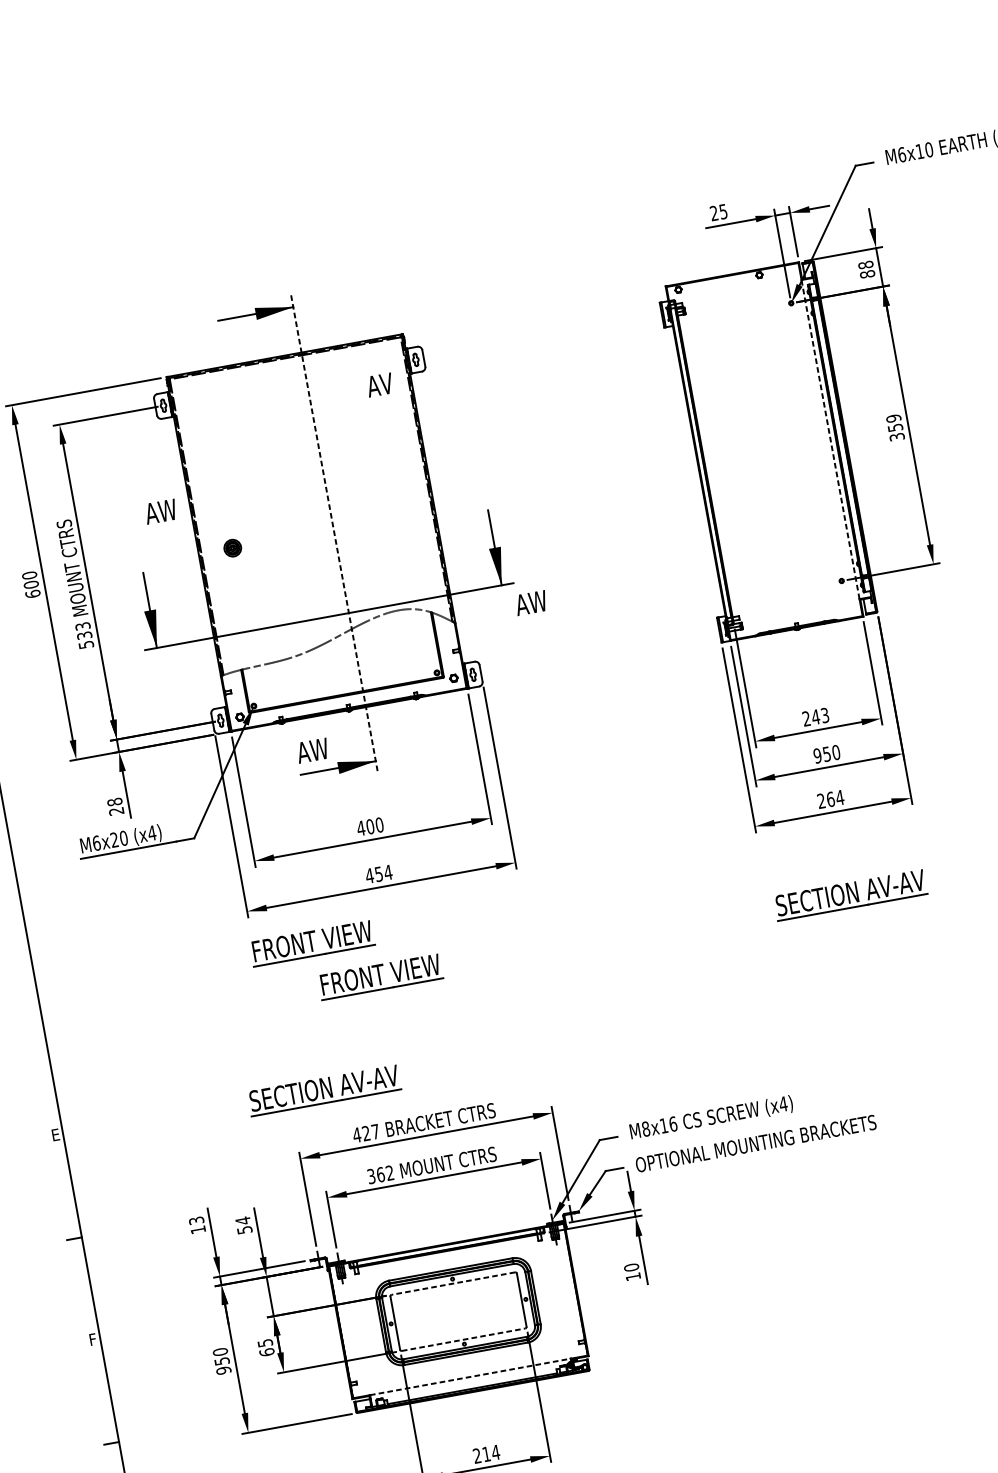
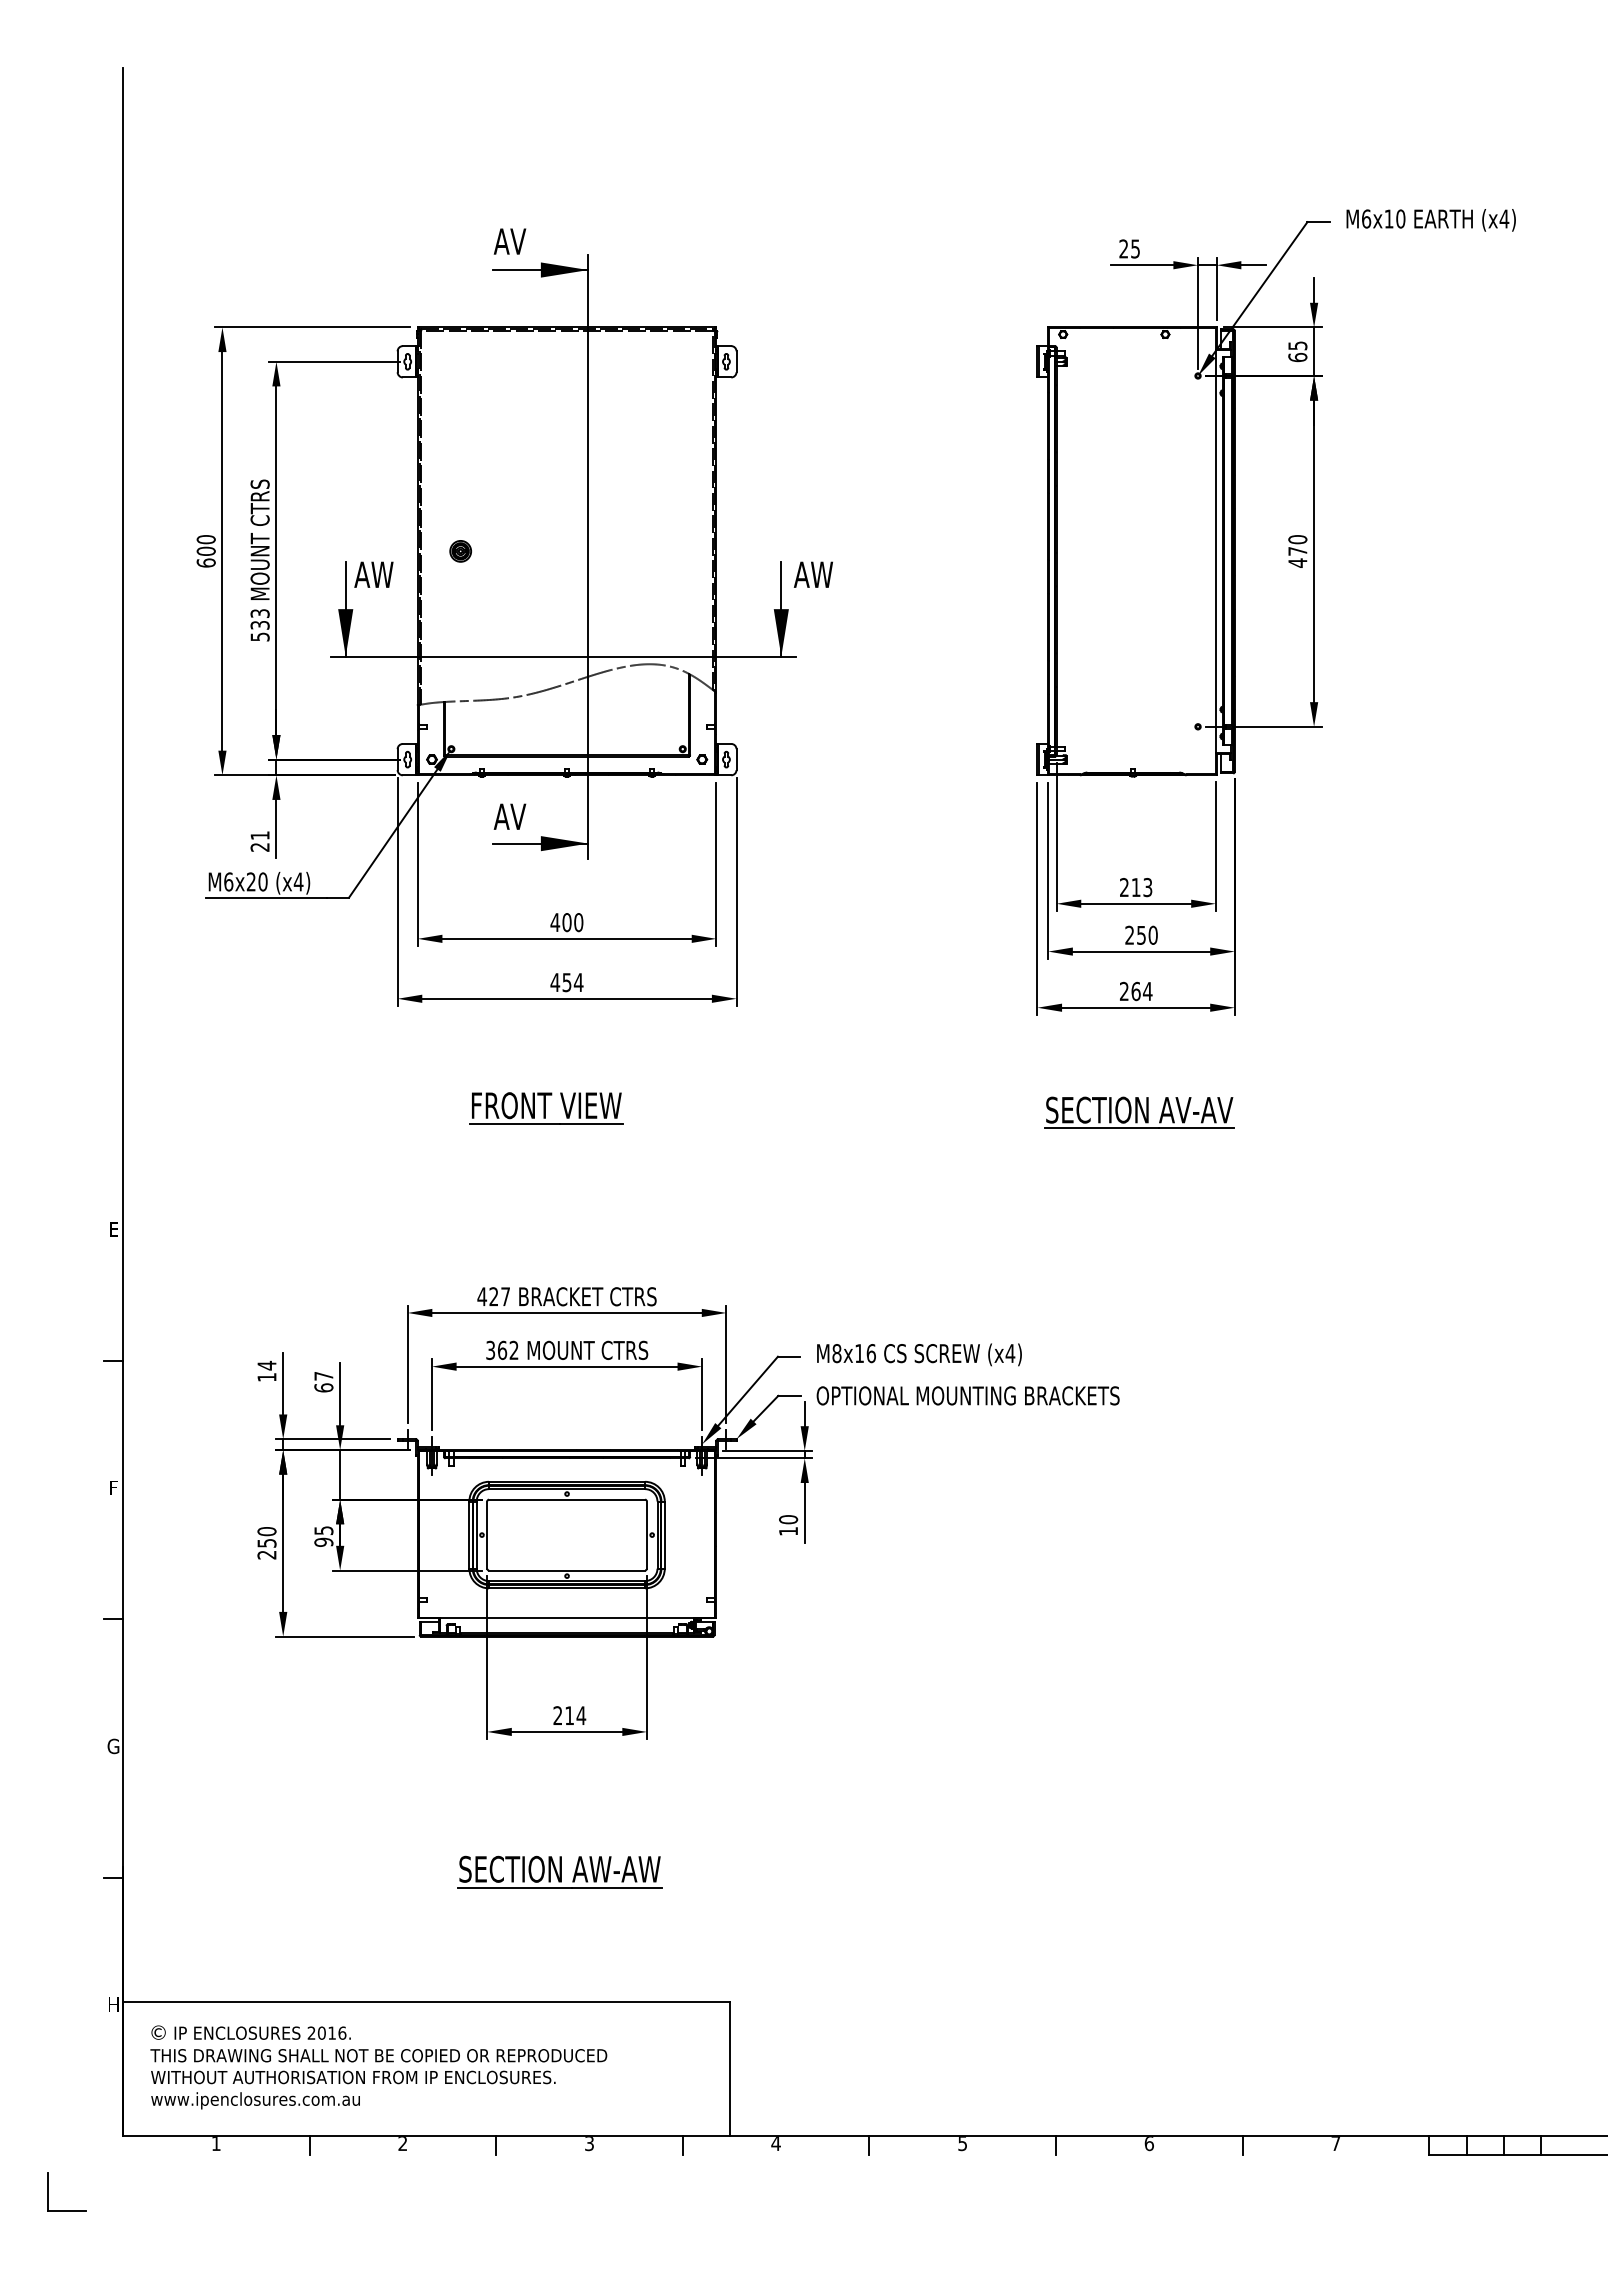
text: (866, 269) -> (1297, 351), 88 -> 65
text: (379, 385) -> (509, 241), moved
text: (895, 427) -> (1297, 551), 359 -> 470
line: (830, 439) -> (1215, 551), dashed -> solid
text: (160, 511) -> (373, 574), moved
line: (334, 533) -> (588, 556), dashed -> solid
text: (530, 602) -> (812, 574), moved
text: (815, 717) -> (1135, 887), 243 -> 213
text: (319, 749) -> (521, 816), AW -> AV
text: (817, 755) -> (1129, 934), 950 -> 250
text: (114, 802) -> (259, 835), 28 -> 21
part: (312, 943) -> (470, 1052), removed
part: (324, 1090) -> (452, 1234), removed
text: (196, 1220) -> (266, 1365), 13 -> 14
text: (243, 1225) -> (323, 1381), 54 -> 67
line: (452, 1283) -> (566, 1499), dashed -> solid
line: (463, 1339) -> (567, 1570), dashed -> solid
text: (266, 1351) -> (323, 1541), 65 -> 95
text: (223, 1370) -> (266, 1554), 950 -> 250
line: (470, 1376) -> (567, 1617), dashed -> solid

